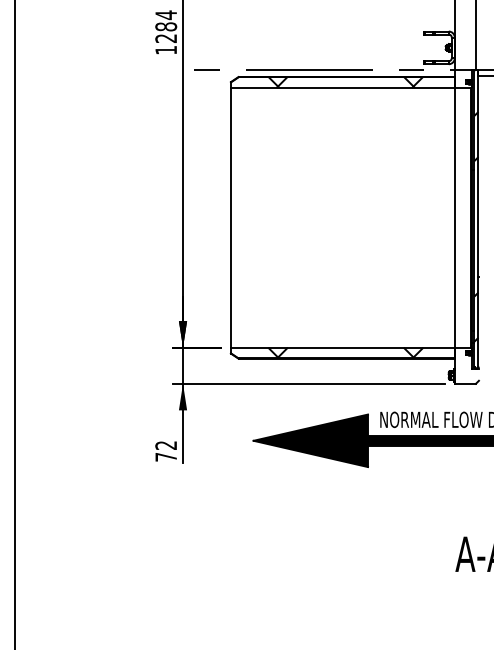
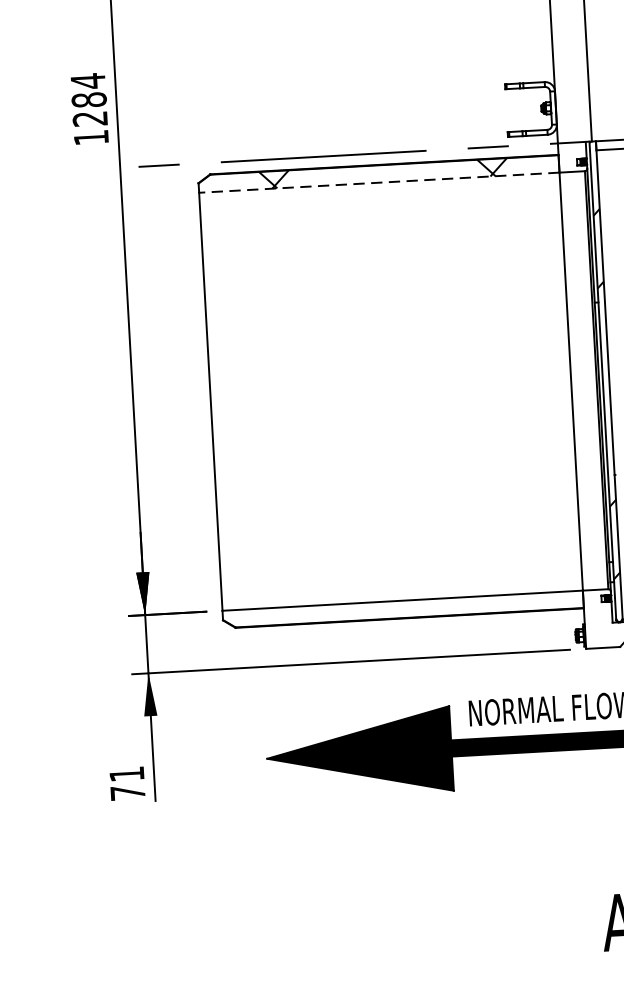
line: (342, 88) -> (378, 183), solid -> dashed
hatch: (345, 352) -> (407, 608), removed
text: (165, 445) -> (125, 774), 72 -> 71

